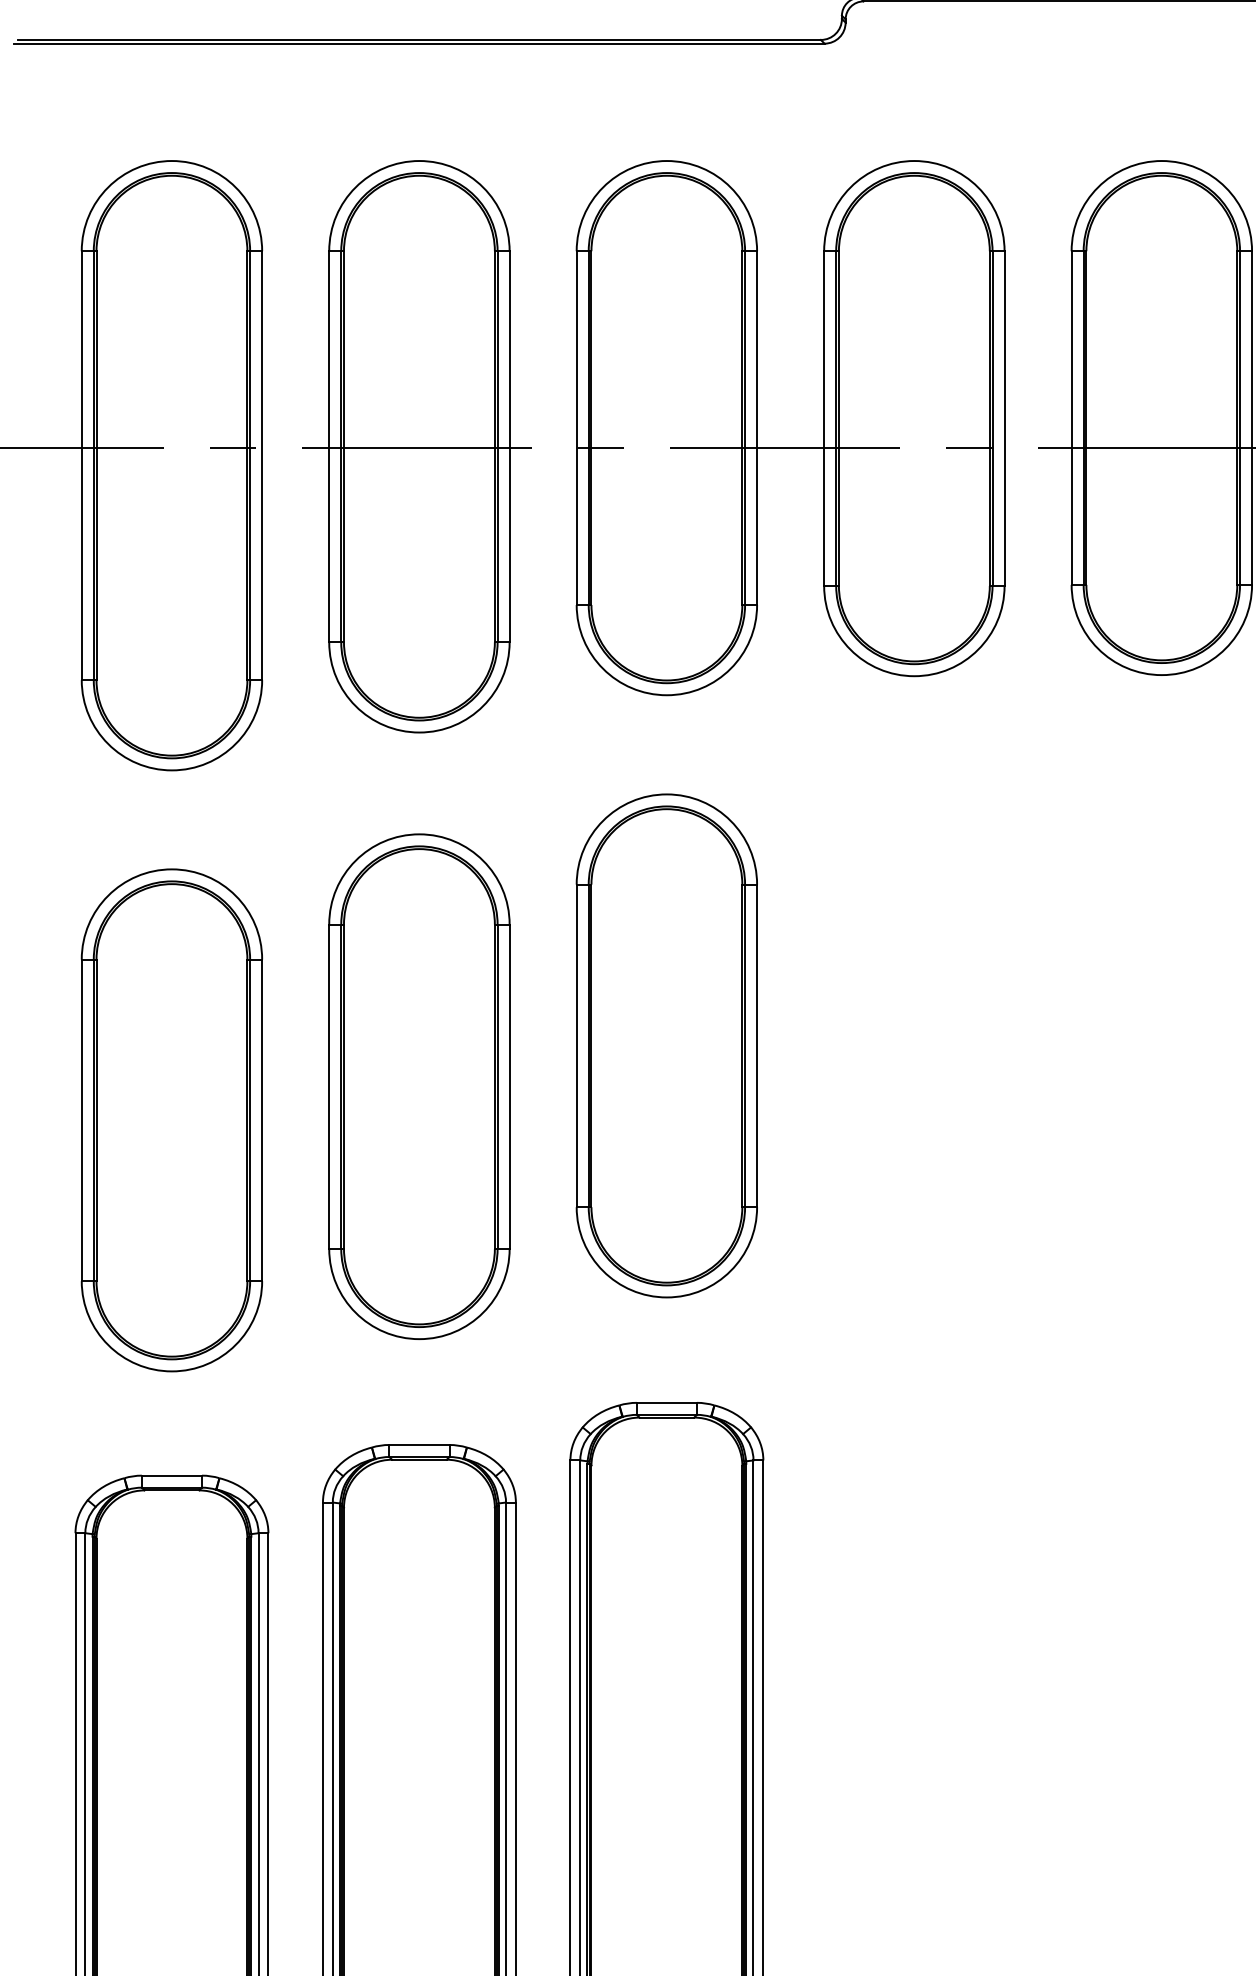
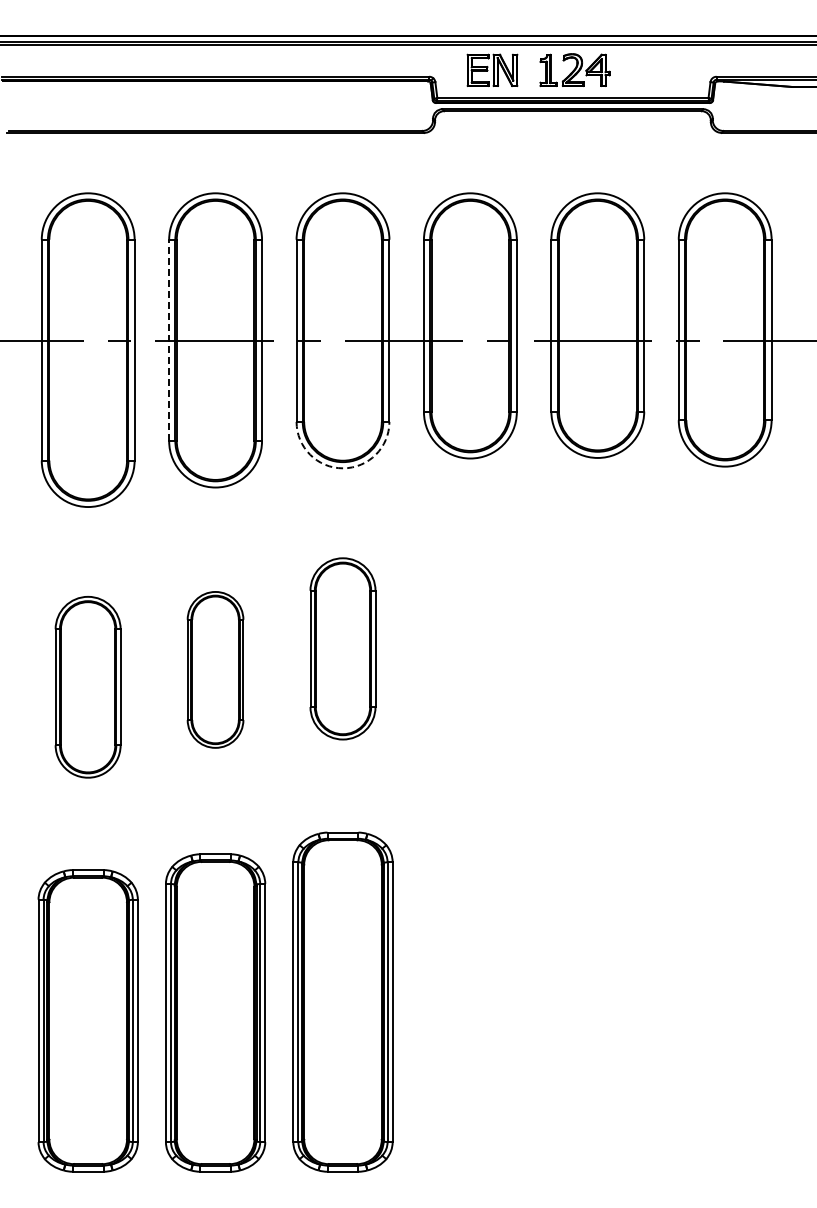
line: (329, 446) -> (169, 340), solid -> dashed
arc: (667, 695) -> (343, 468), solid -> dashed
part: (665, 1045) -> (342, 648), size x0.7
part: (419, 1085) -> (215, 669), size x0.6
part: (170, 1120) -> (87, 687), size x0.7

